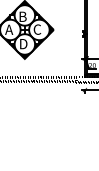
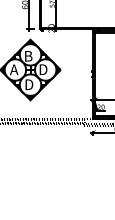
text: (37, 29) -> (43, 69), C -> D

